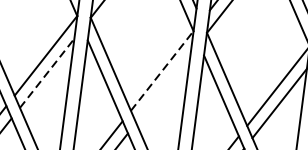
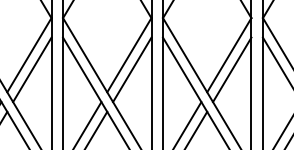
line: (162, 70) -> (129, 54), dashed -> solid
line: (47, 72) -> (32, 69), dashed -> solid
line: (163, 88) -> (132, 69), added

